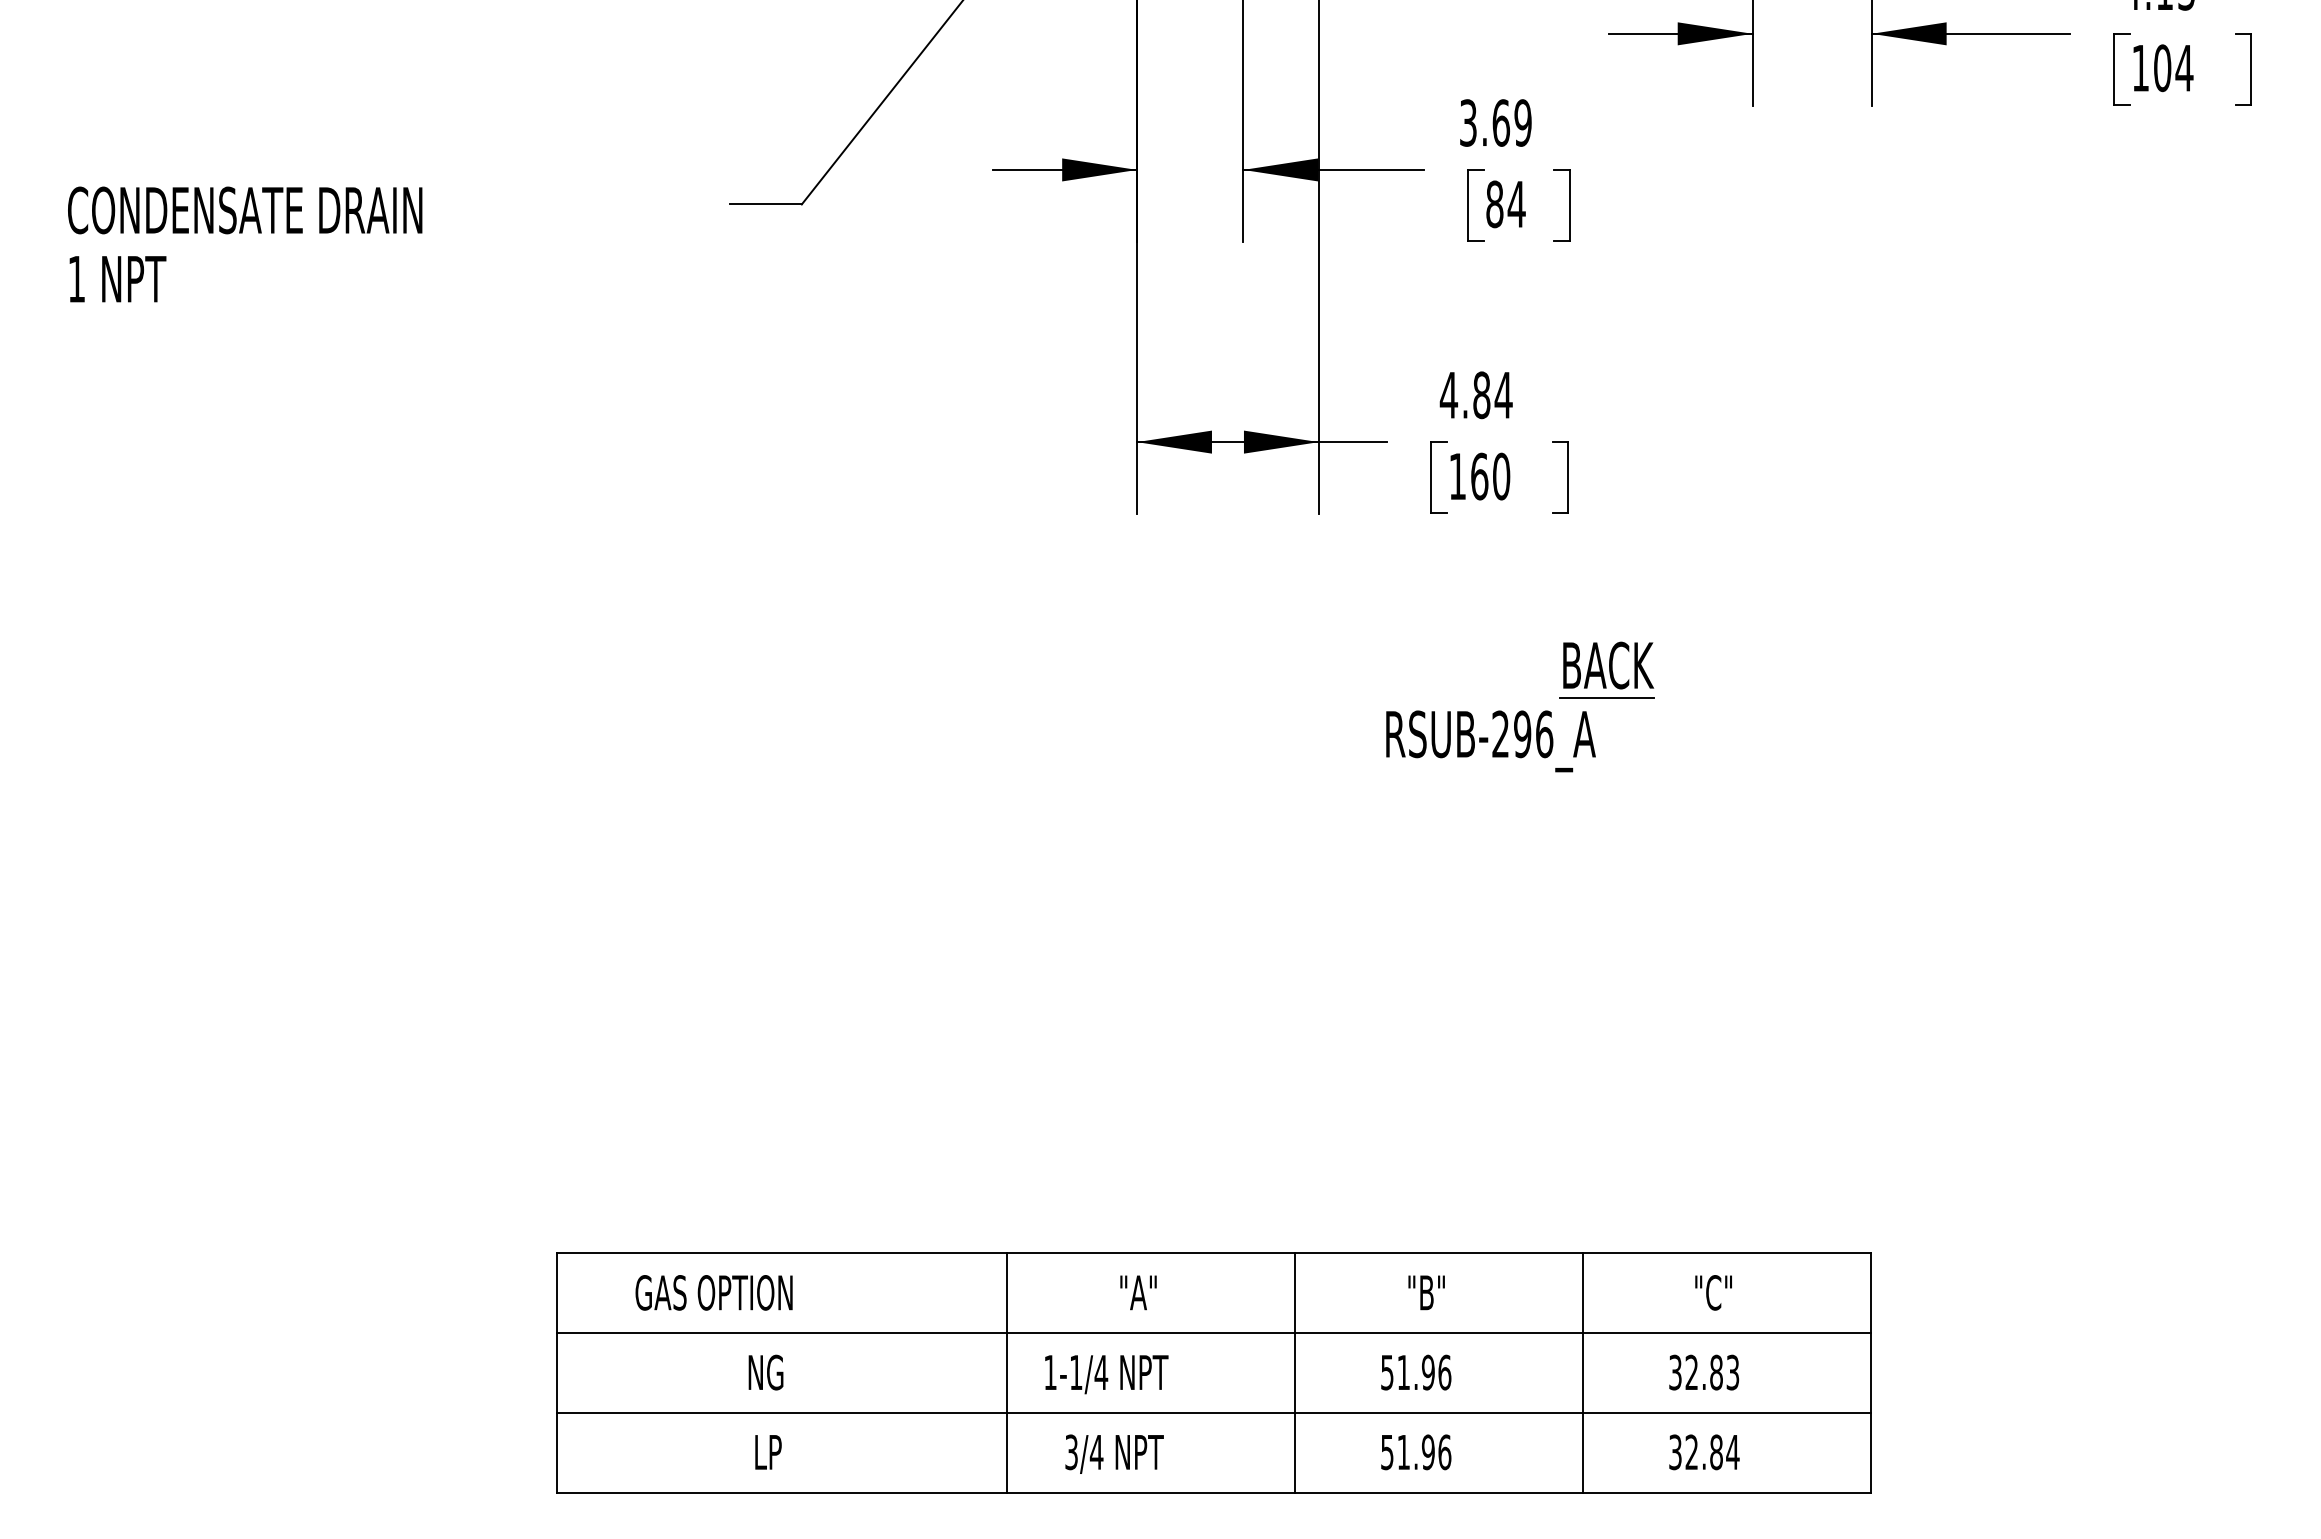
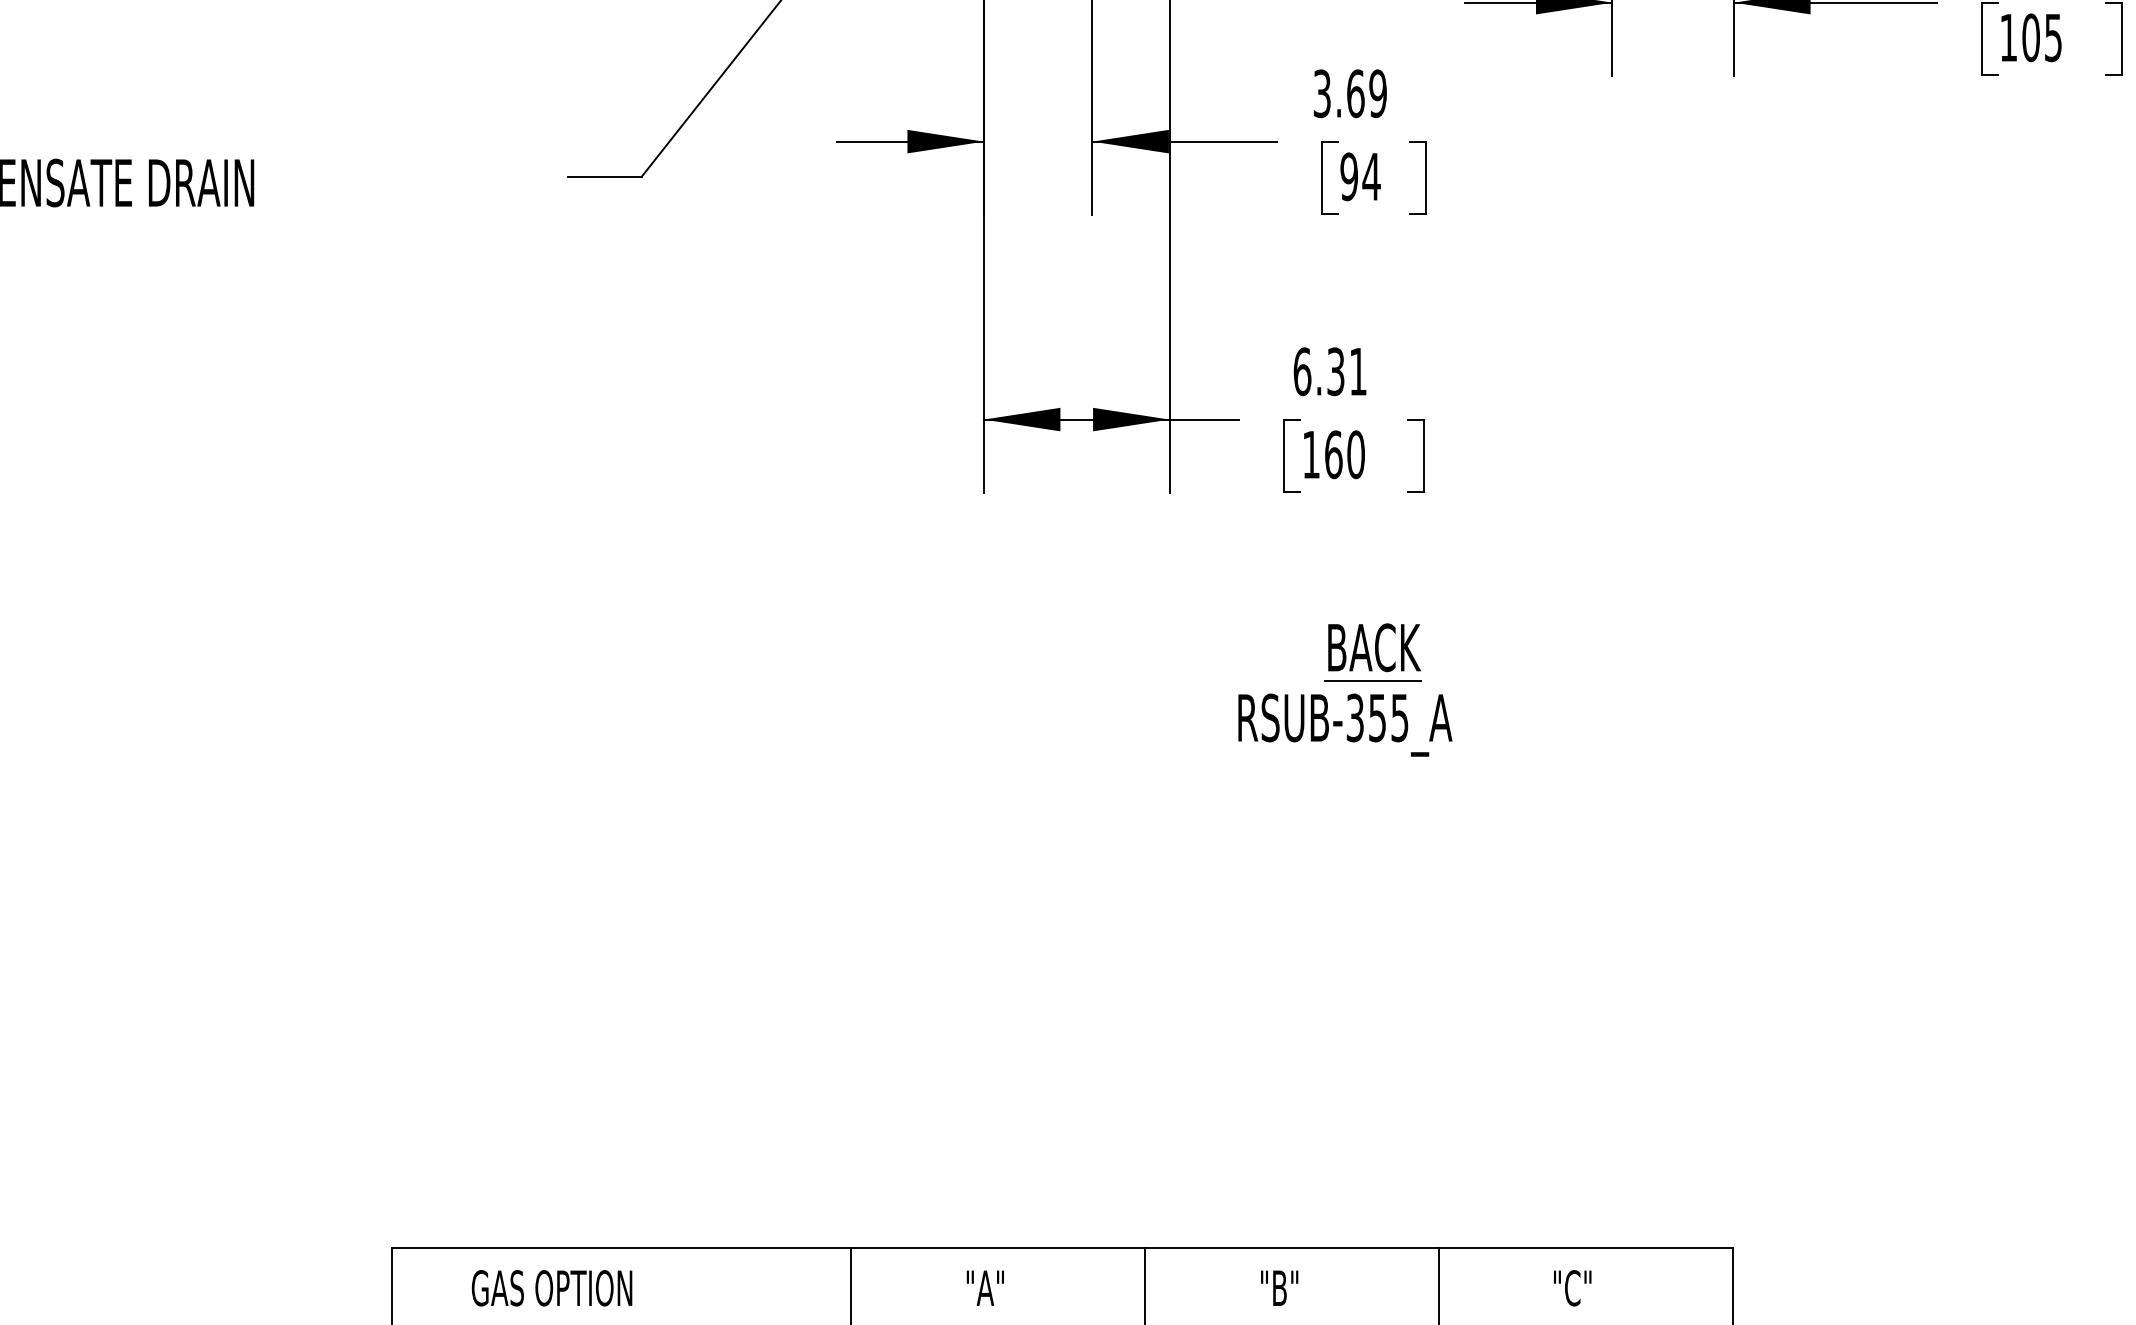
text: (2184, 68) -> (2053, 38), 104 -> 105
text: (1494, 204) -> (1348, 176), 84 -> 94
text: (1475, 395) -> (1329, 371), 4.84 -> 6.31
part: (1606, 669) -> (1372, 651), moved
text: (1522, 734) -> (1377, 718), RSUB-296_A -> RSUB-355_A

